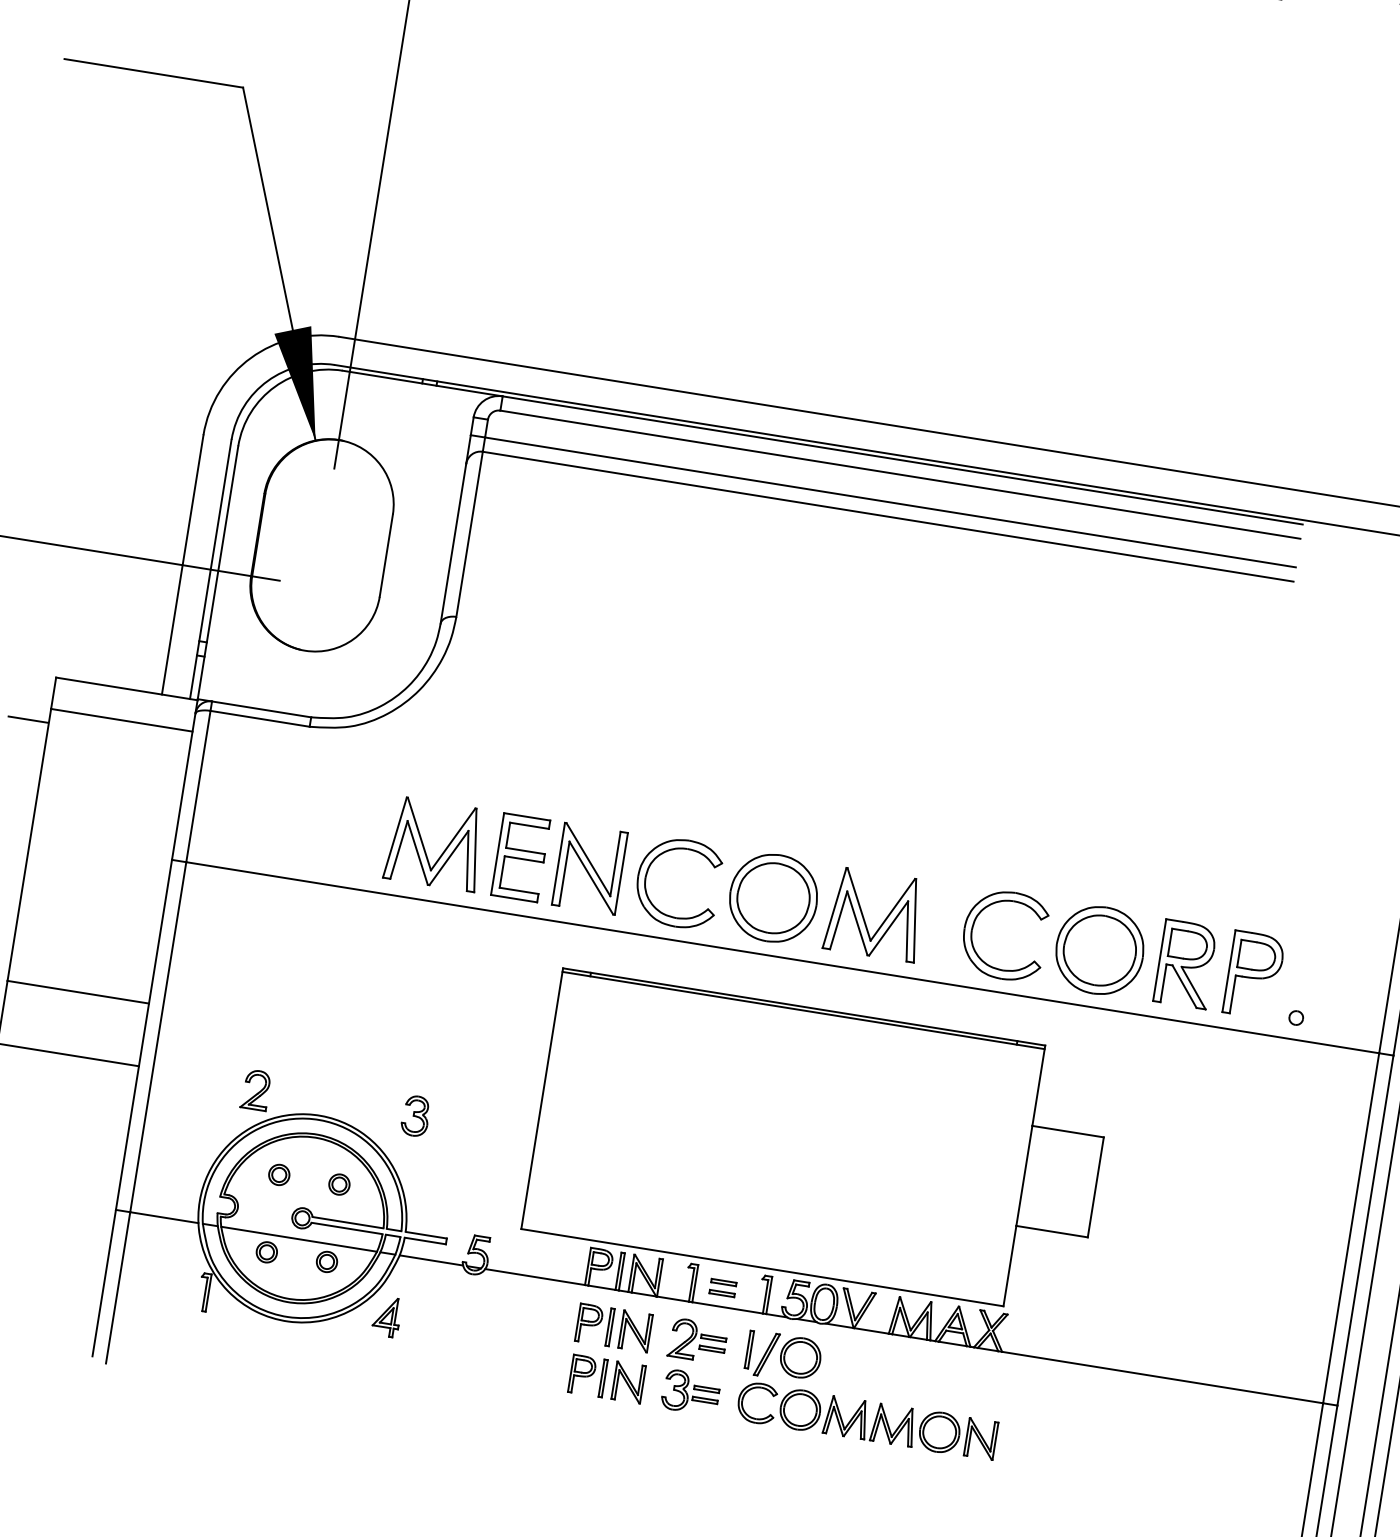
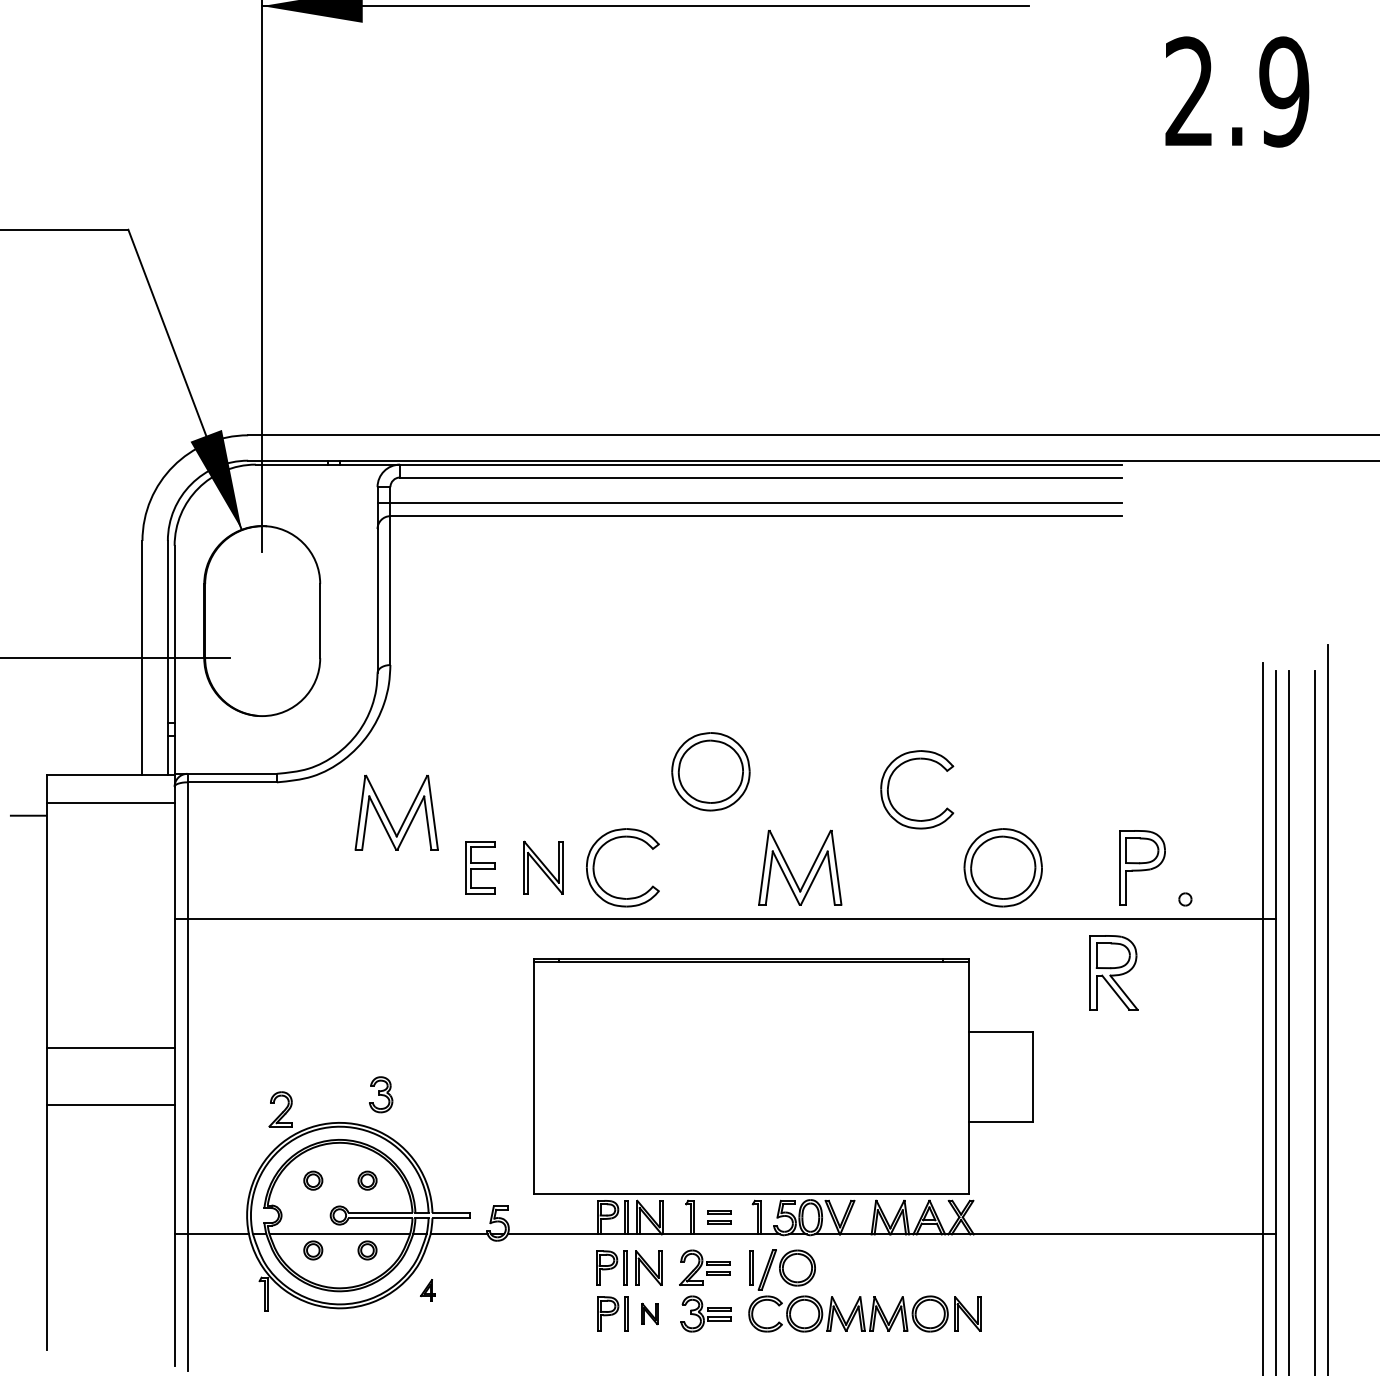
part: (425, 847) -> (388, 817), moved
part: (520, 857) -> (480, 867), size x0.7
part: (590, 868) -> (543, 867), size x0.7
part: (773, 897) -> (710, 771), moved
part: (974, 925) -> (889, 785), moved
part: (1185, 963) -> (1113, 972), moved
part: (416, 1115) -> (381, 1094), moved
part: (386, 1316) -> (427, 1290), size x0.6
part: (628, 1381) -> (649, 1313), size x0.6

